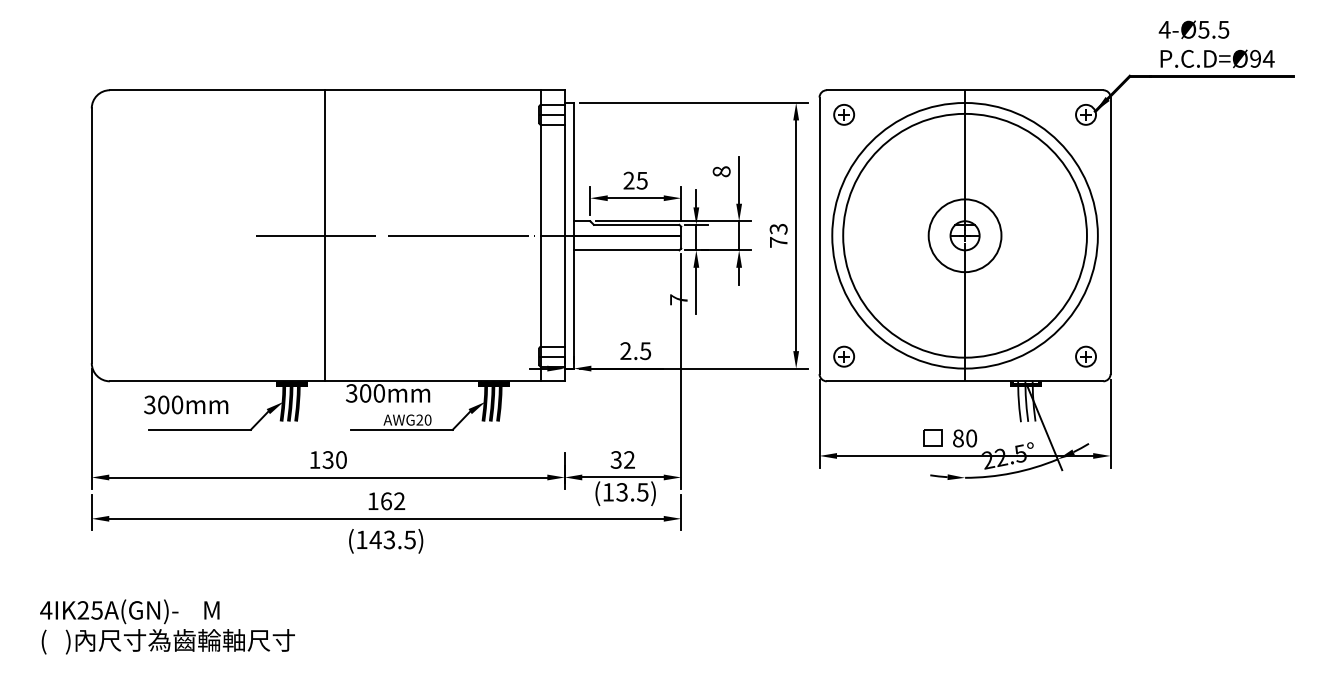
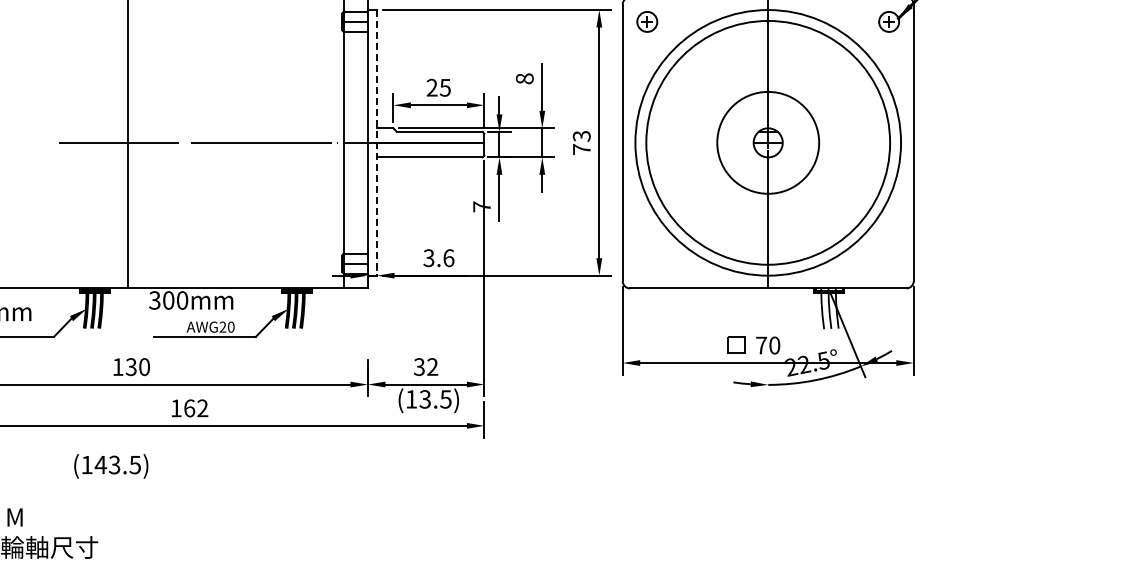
line: (573, 235) -> (376, 142), solid -> dashed
circle: (964, 235) -> (767, 142), size x1.4
text: (635, 351) -> (438, 258), 2.5 -> 3.6
part: (844, 356) -> (647, 263), removed
part: (1085, 356) -> (888, 263), removed
text: (958, 438) -> (761, 345), 80 -> 70
text: (386, 541) -> (111, 466), moved

